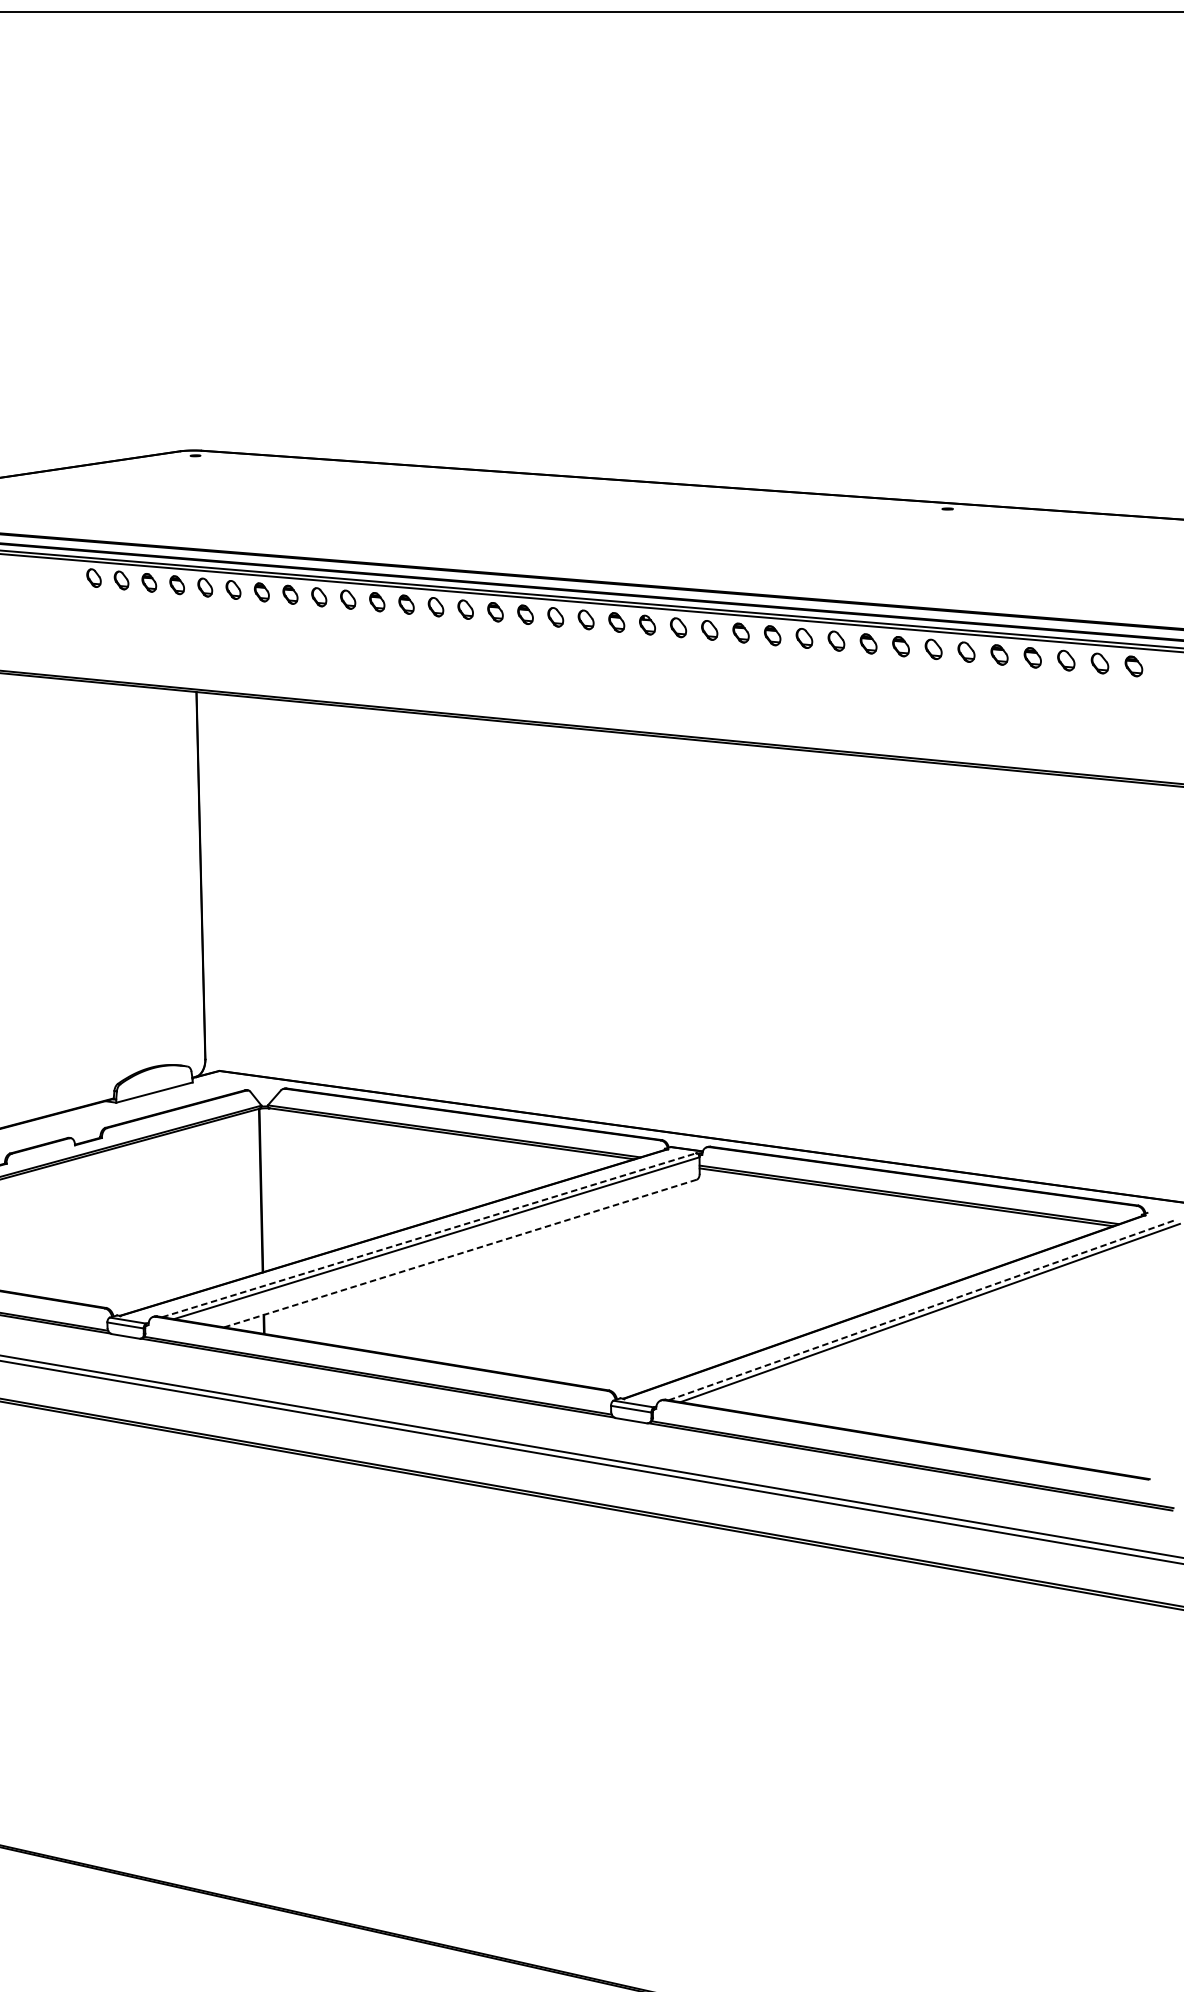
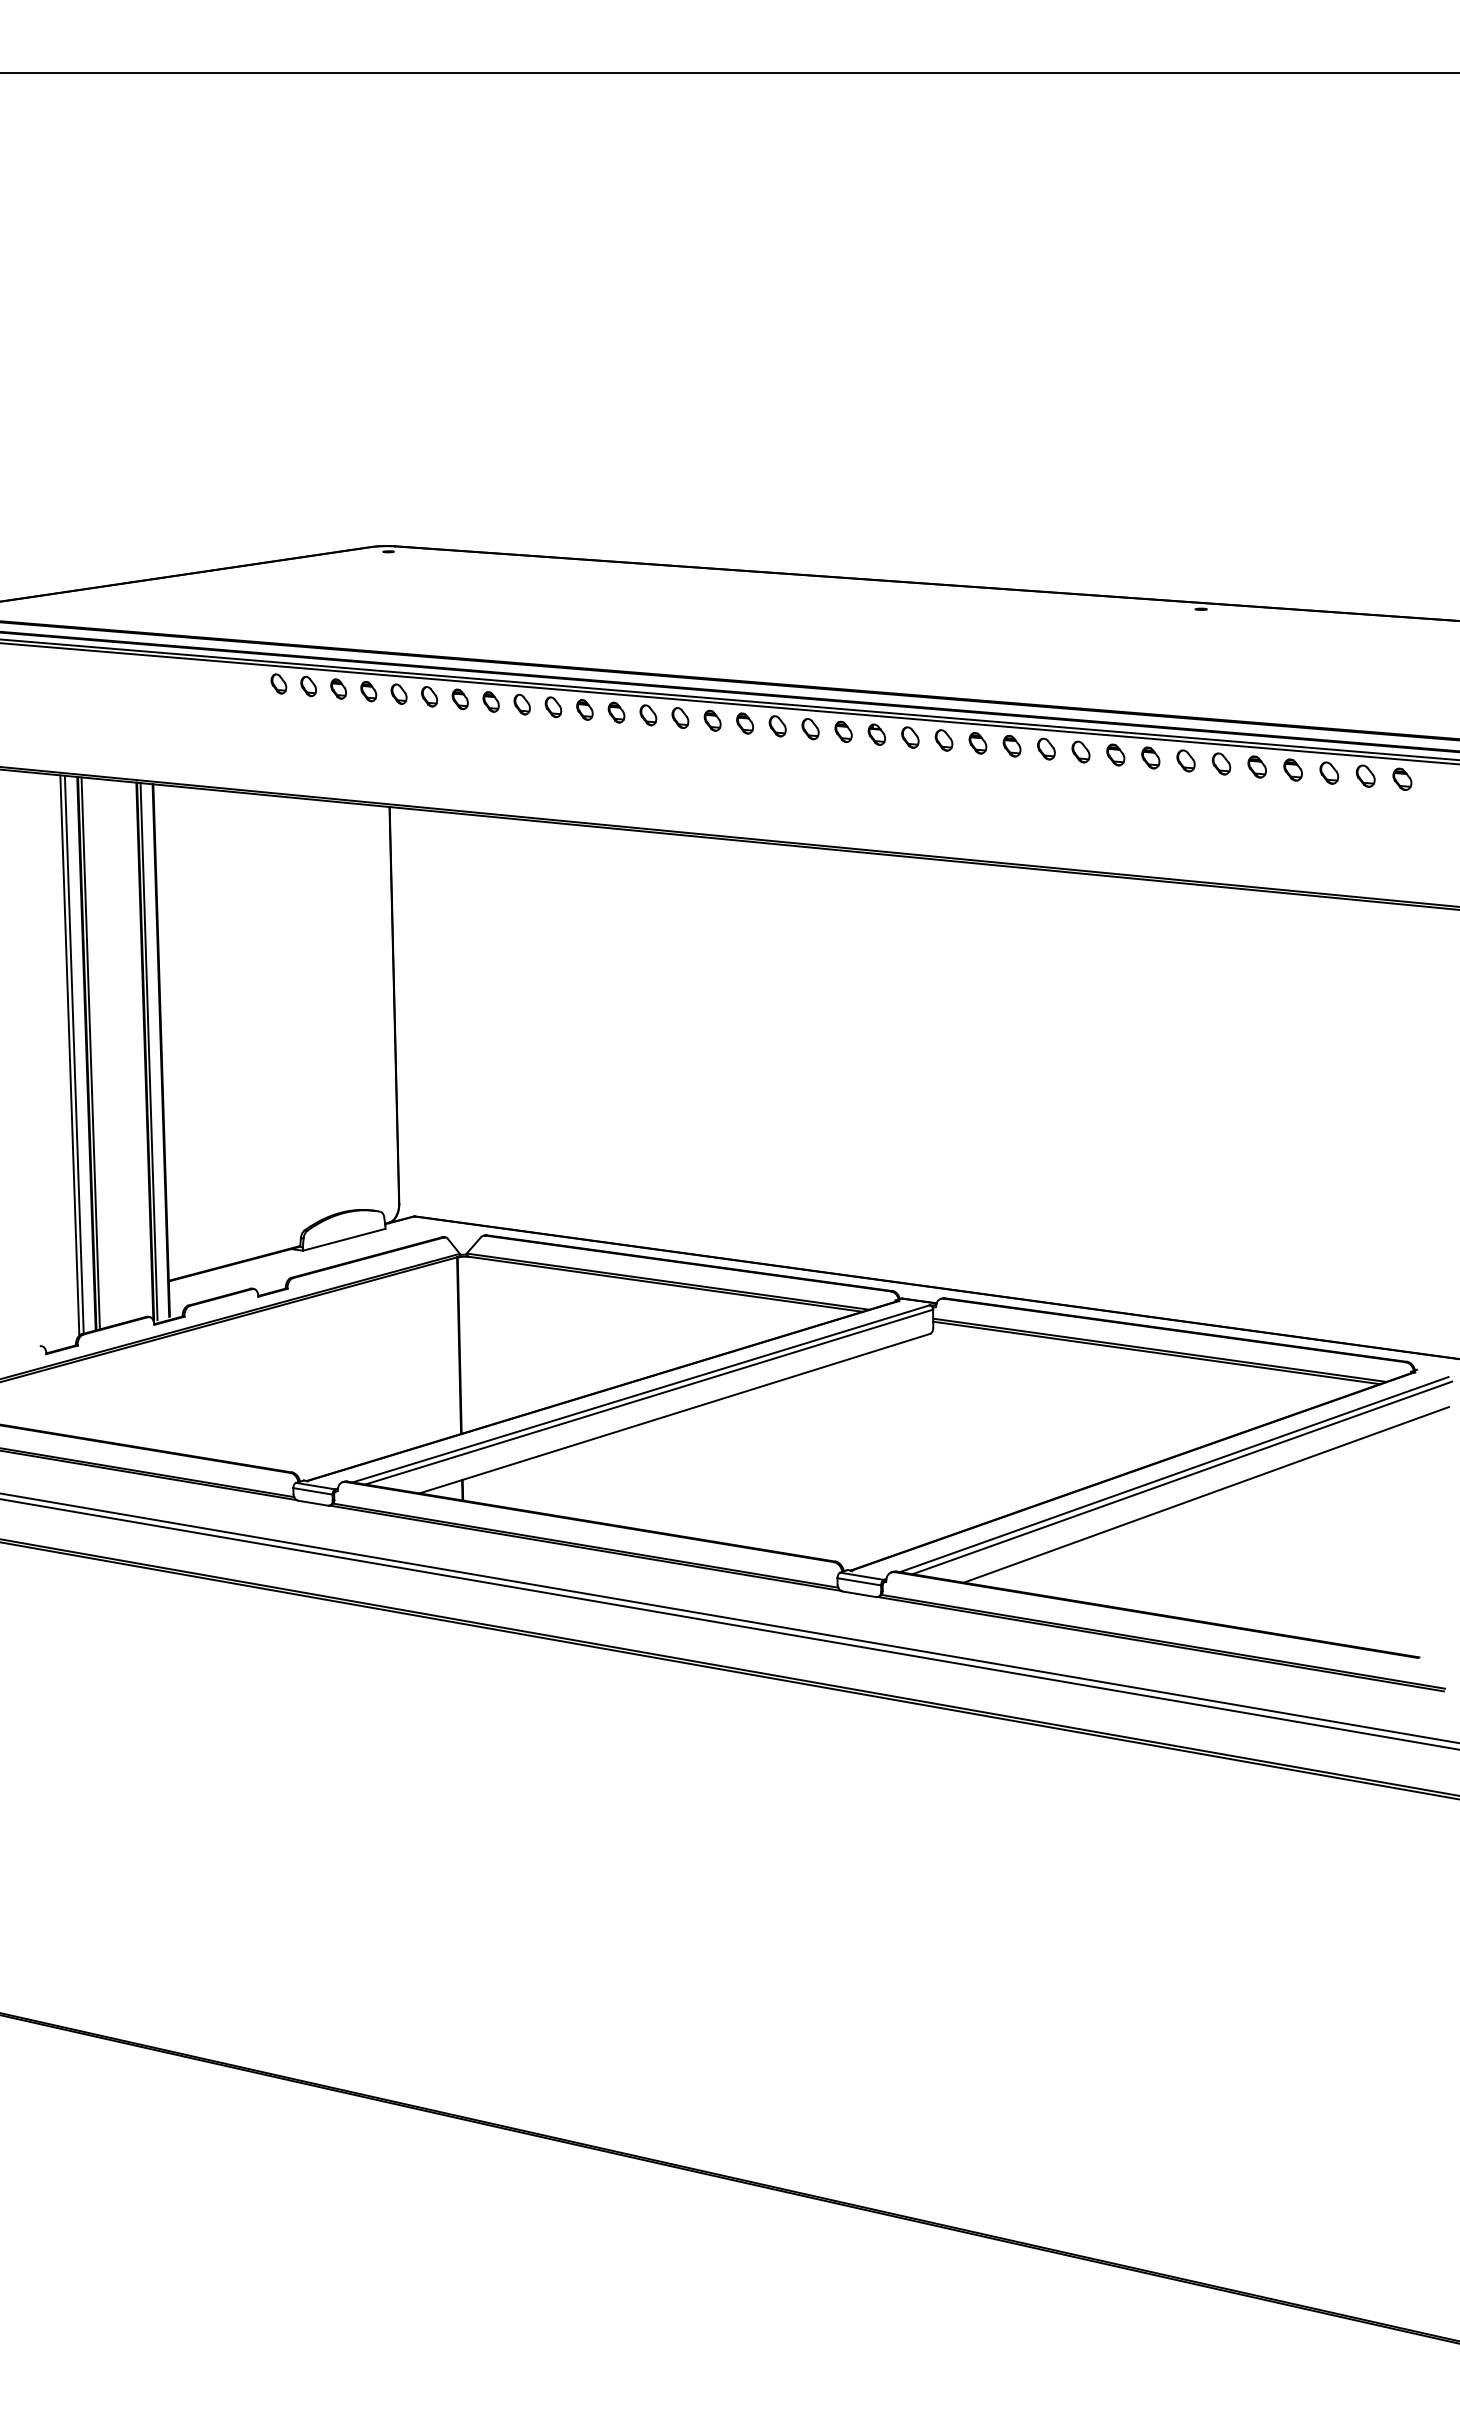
line: (429, 1234) -> (641, 1393), dashed -> solid
line: (460, 1253) -> (674, 1413), dashed -> solid
line: (922, 1309) -> (1174, 1474), dashed -> solid
line: (951, 1328) -> (1205, 1494), added

